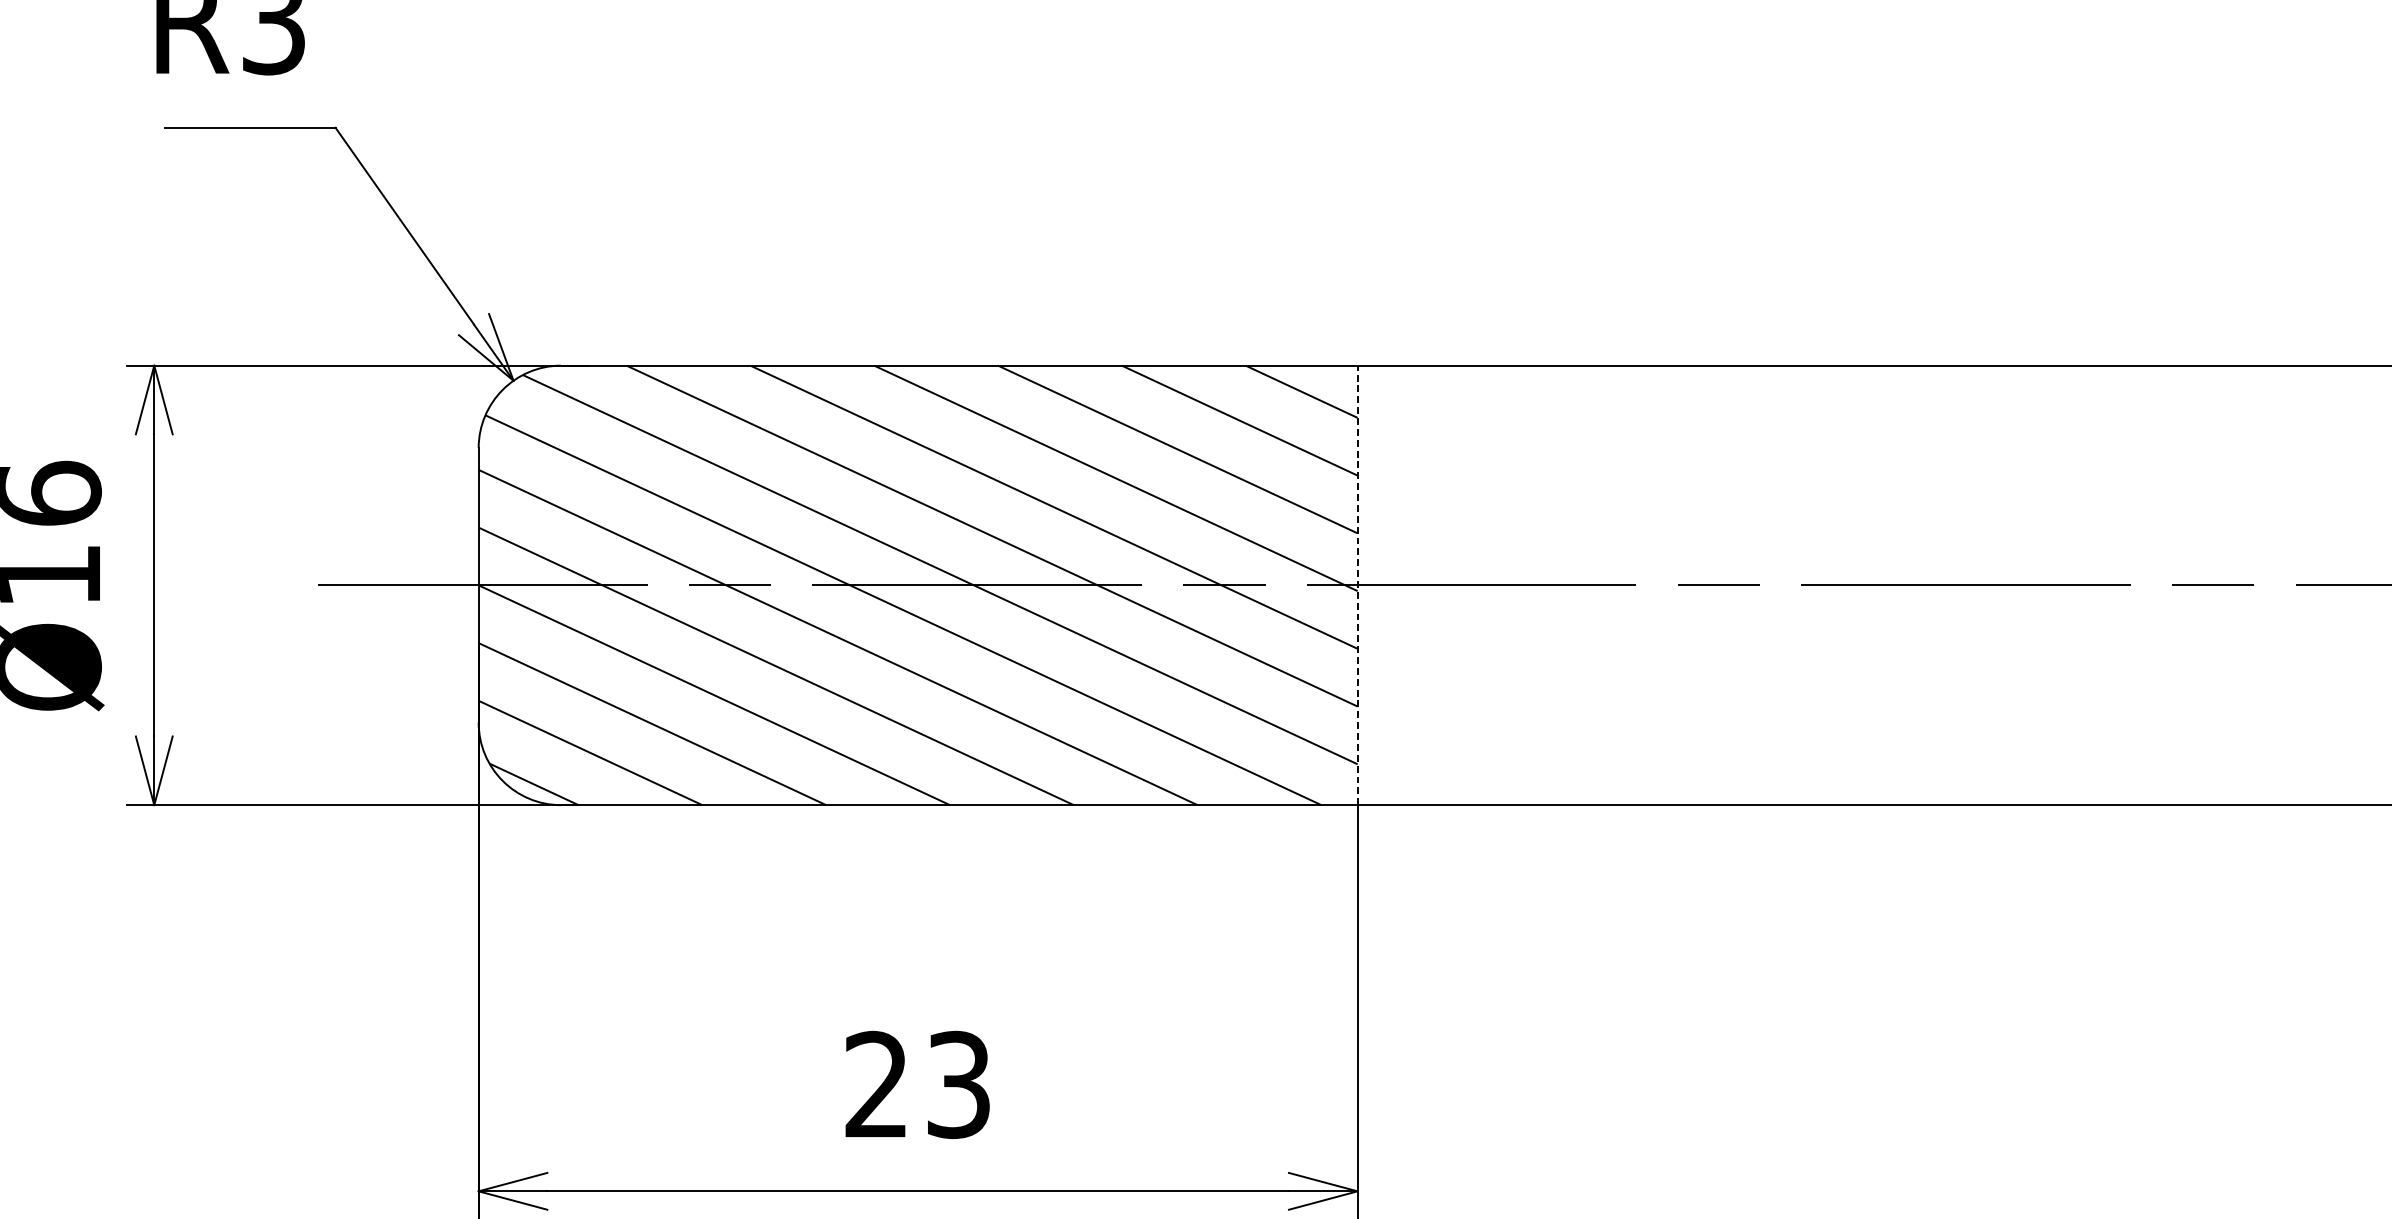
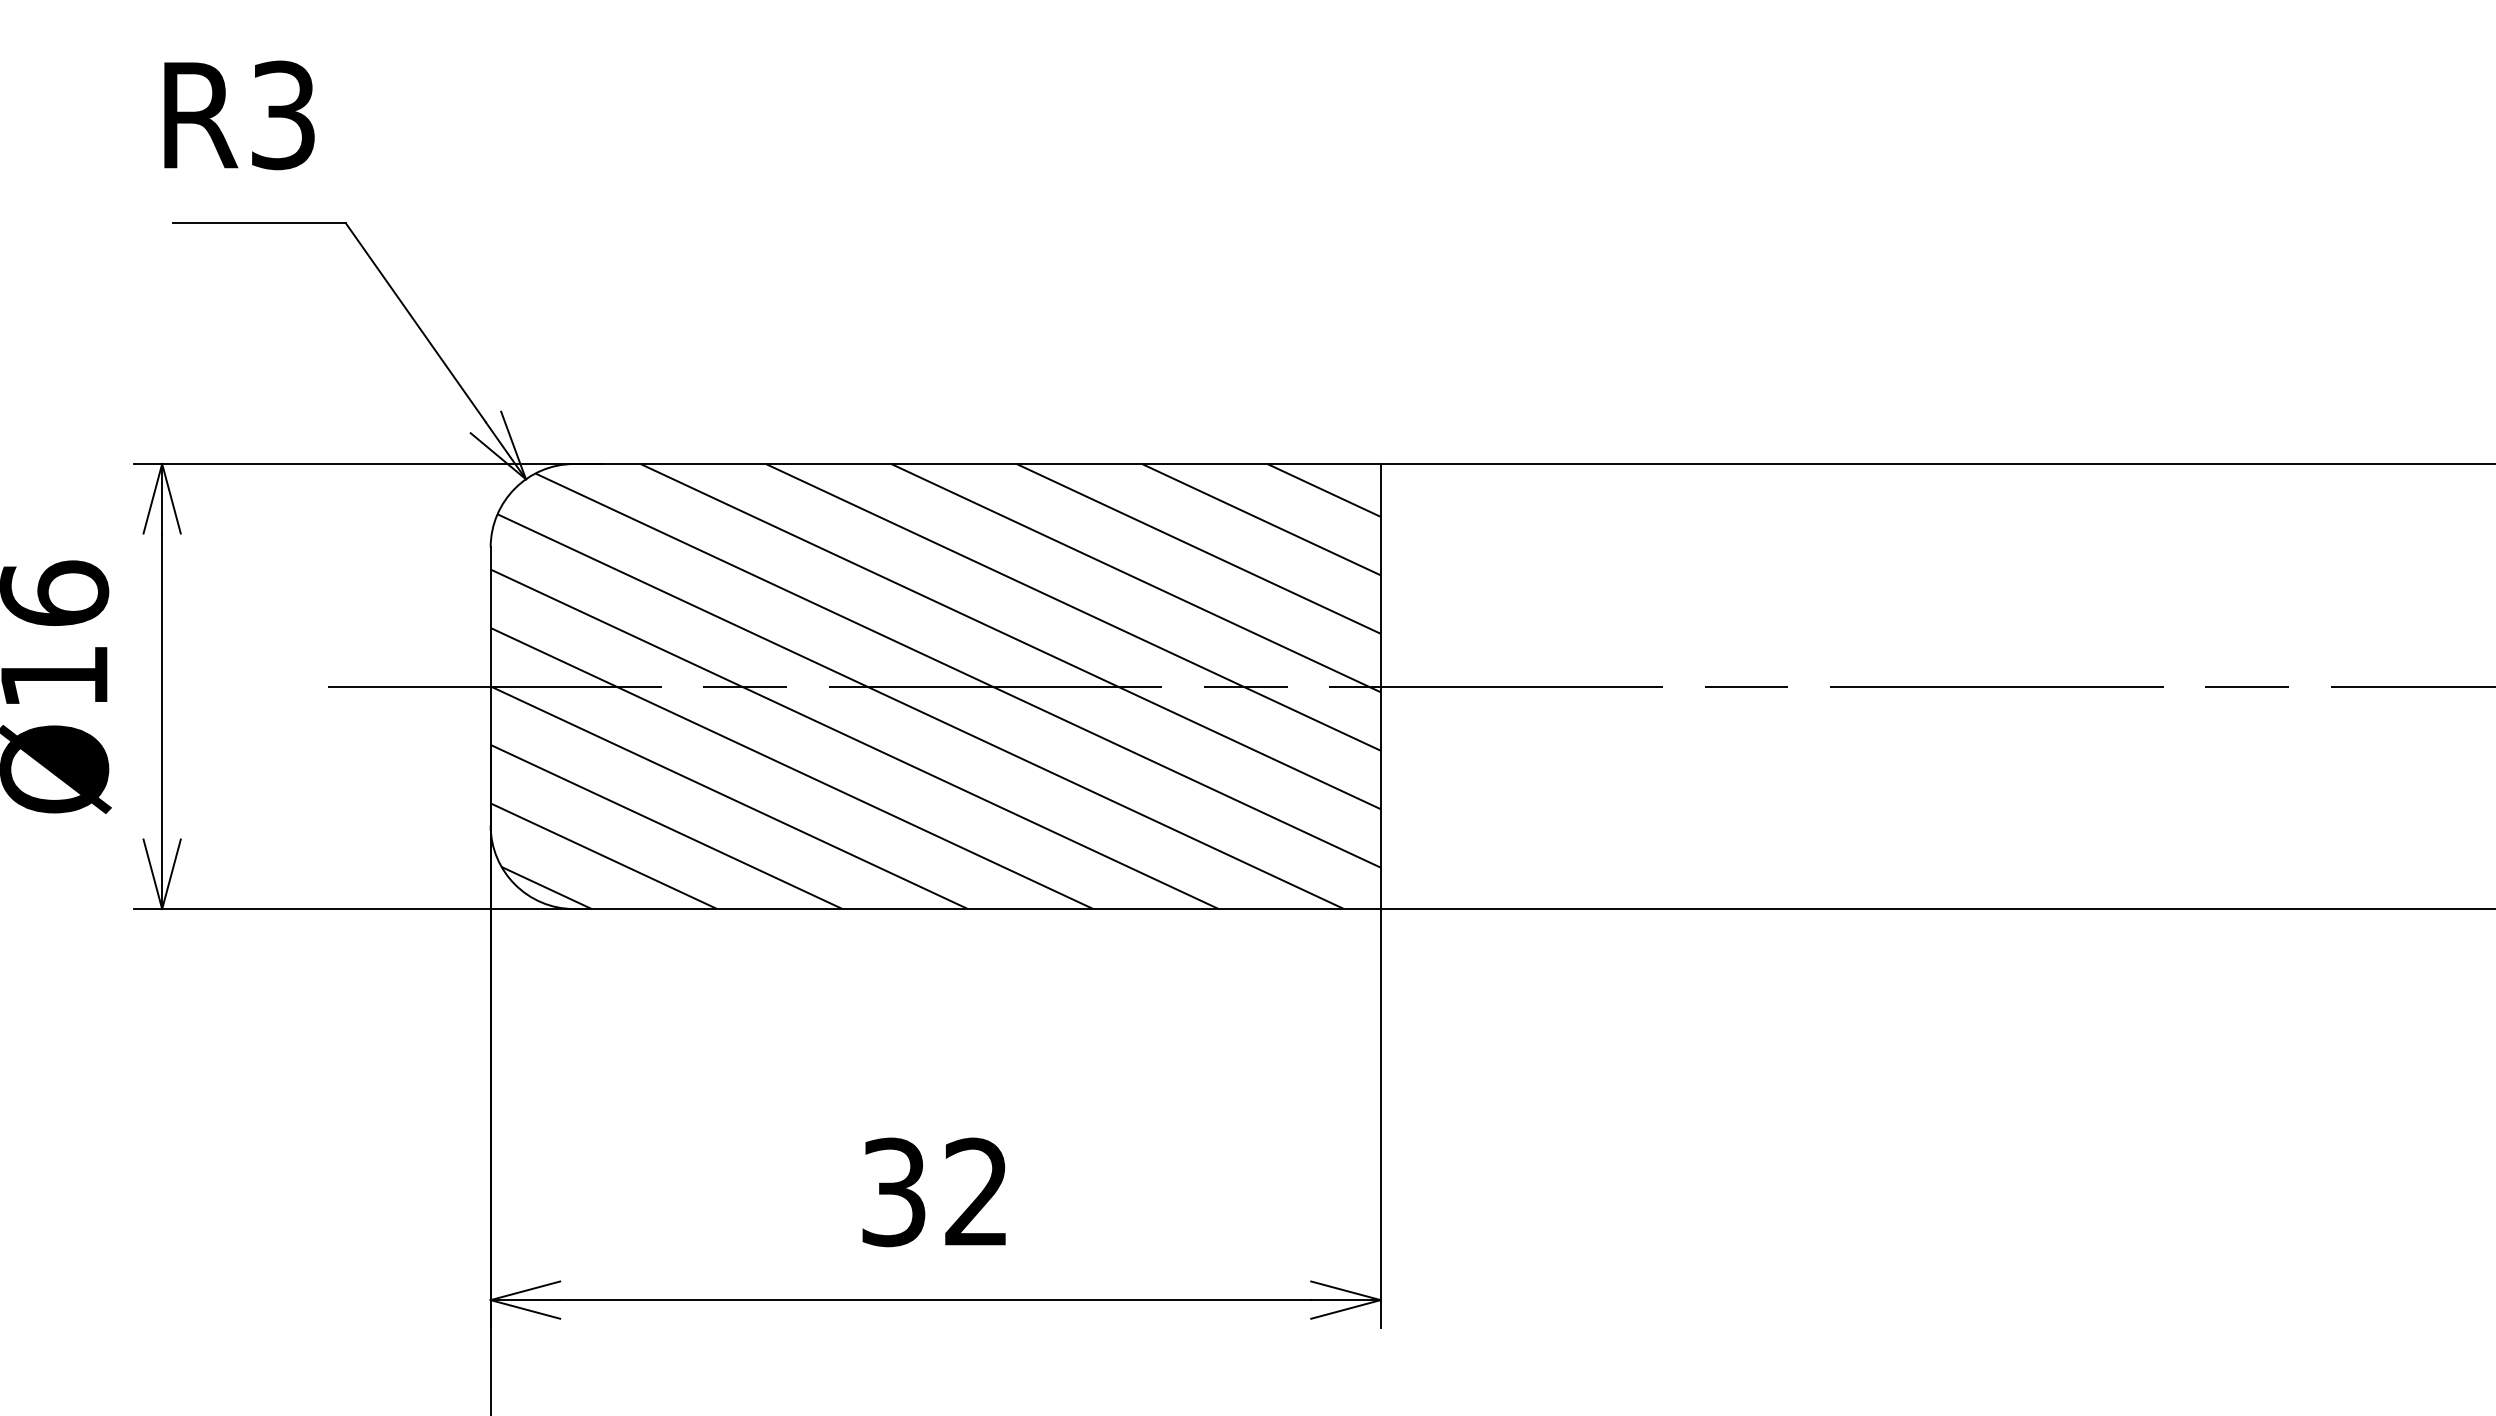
line: (1357, 585) -> (1380, 686), dashed -> solid
text: (917, 1085) -> (935, 1192), 23 -> 32

